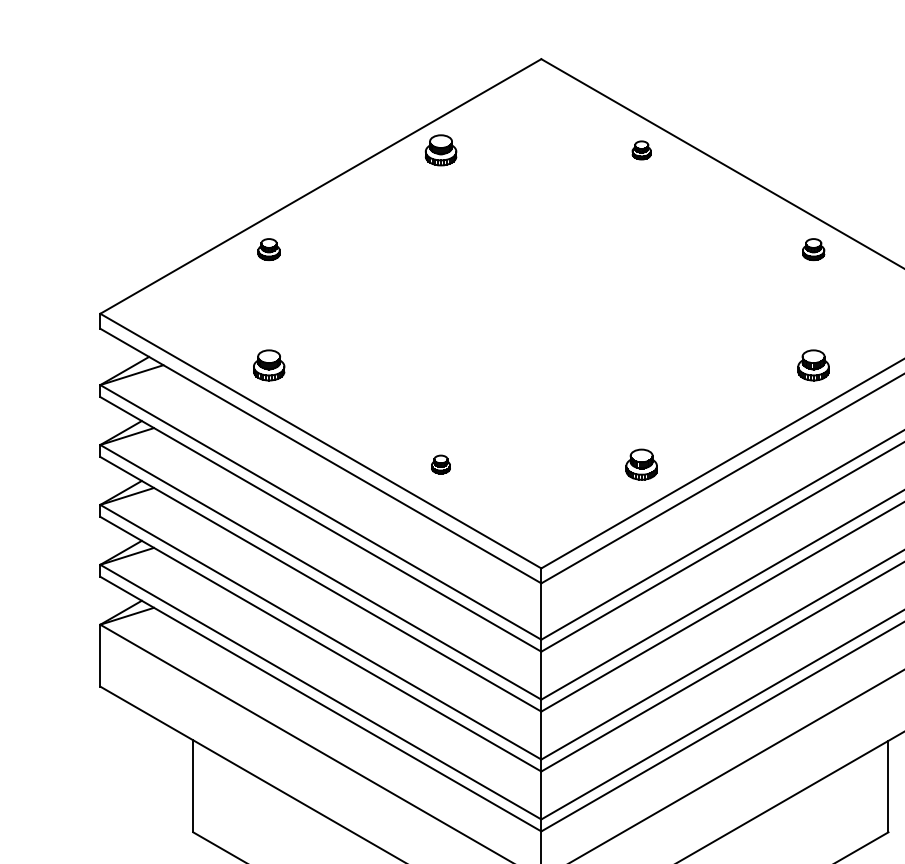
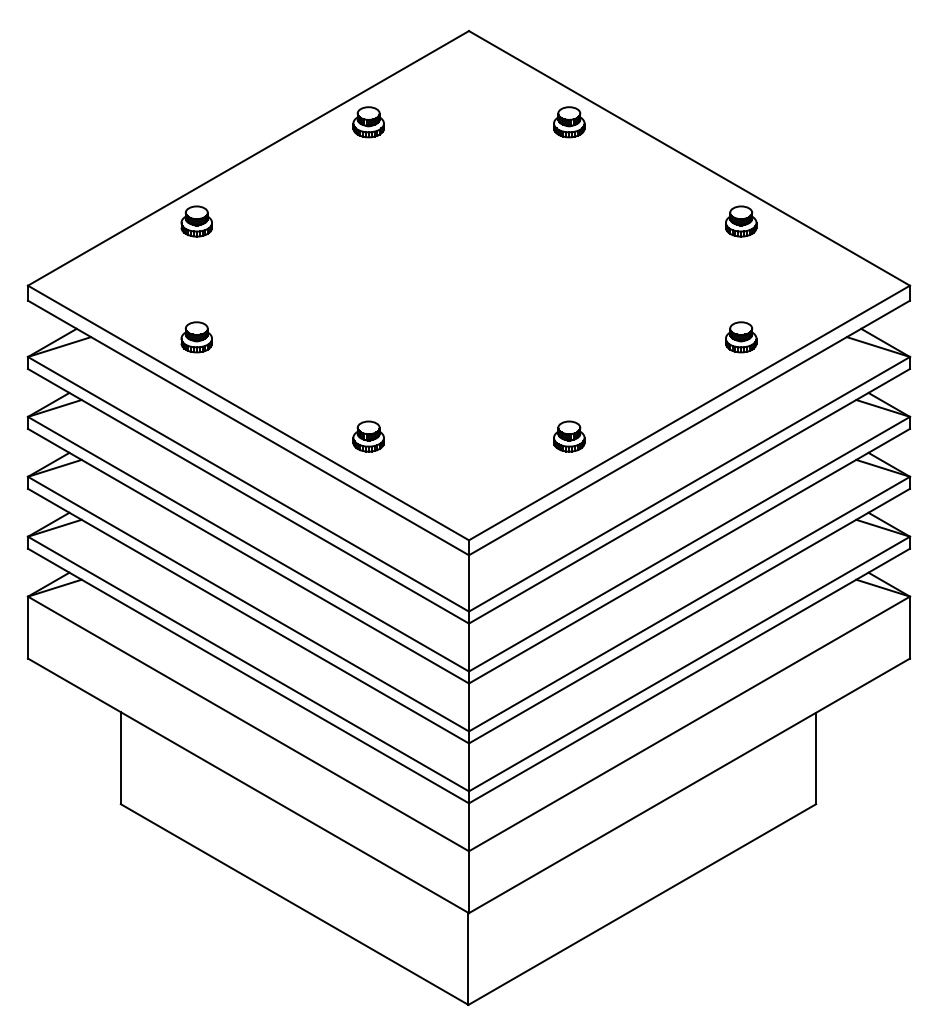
part: (641, 150) -> (569, 122), size x1.67
part: (268, 249) -> (196, 221), size x1.43
part: (813, 249) -> (741, 221), size x1.43
part: (440, 464) -> (368, 436), size x1.67

